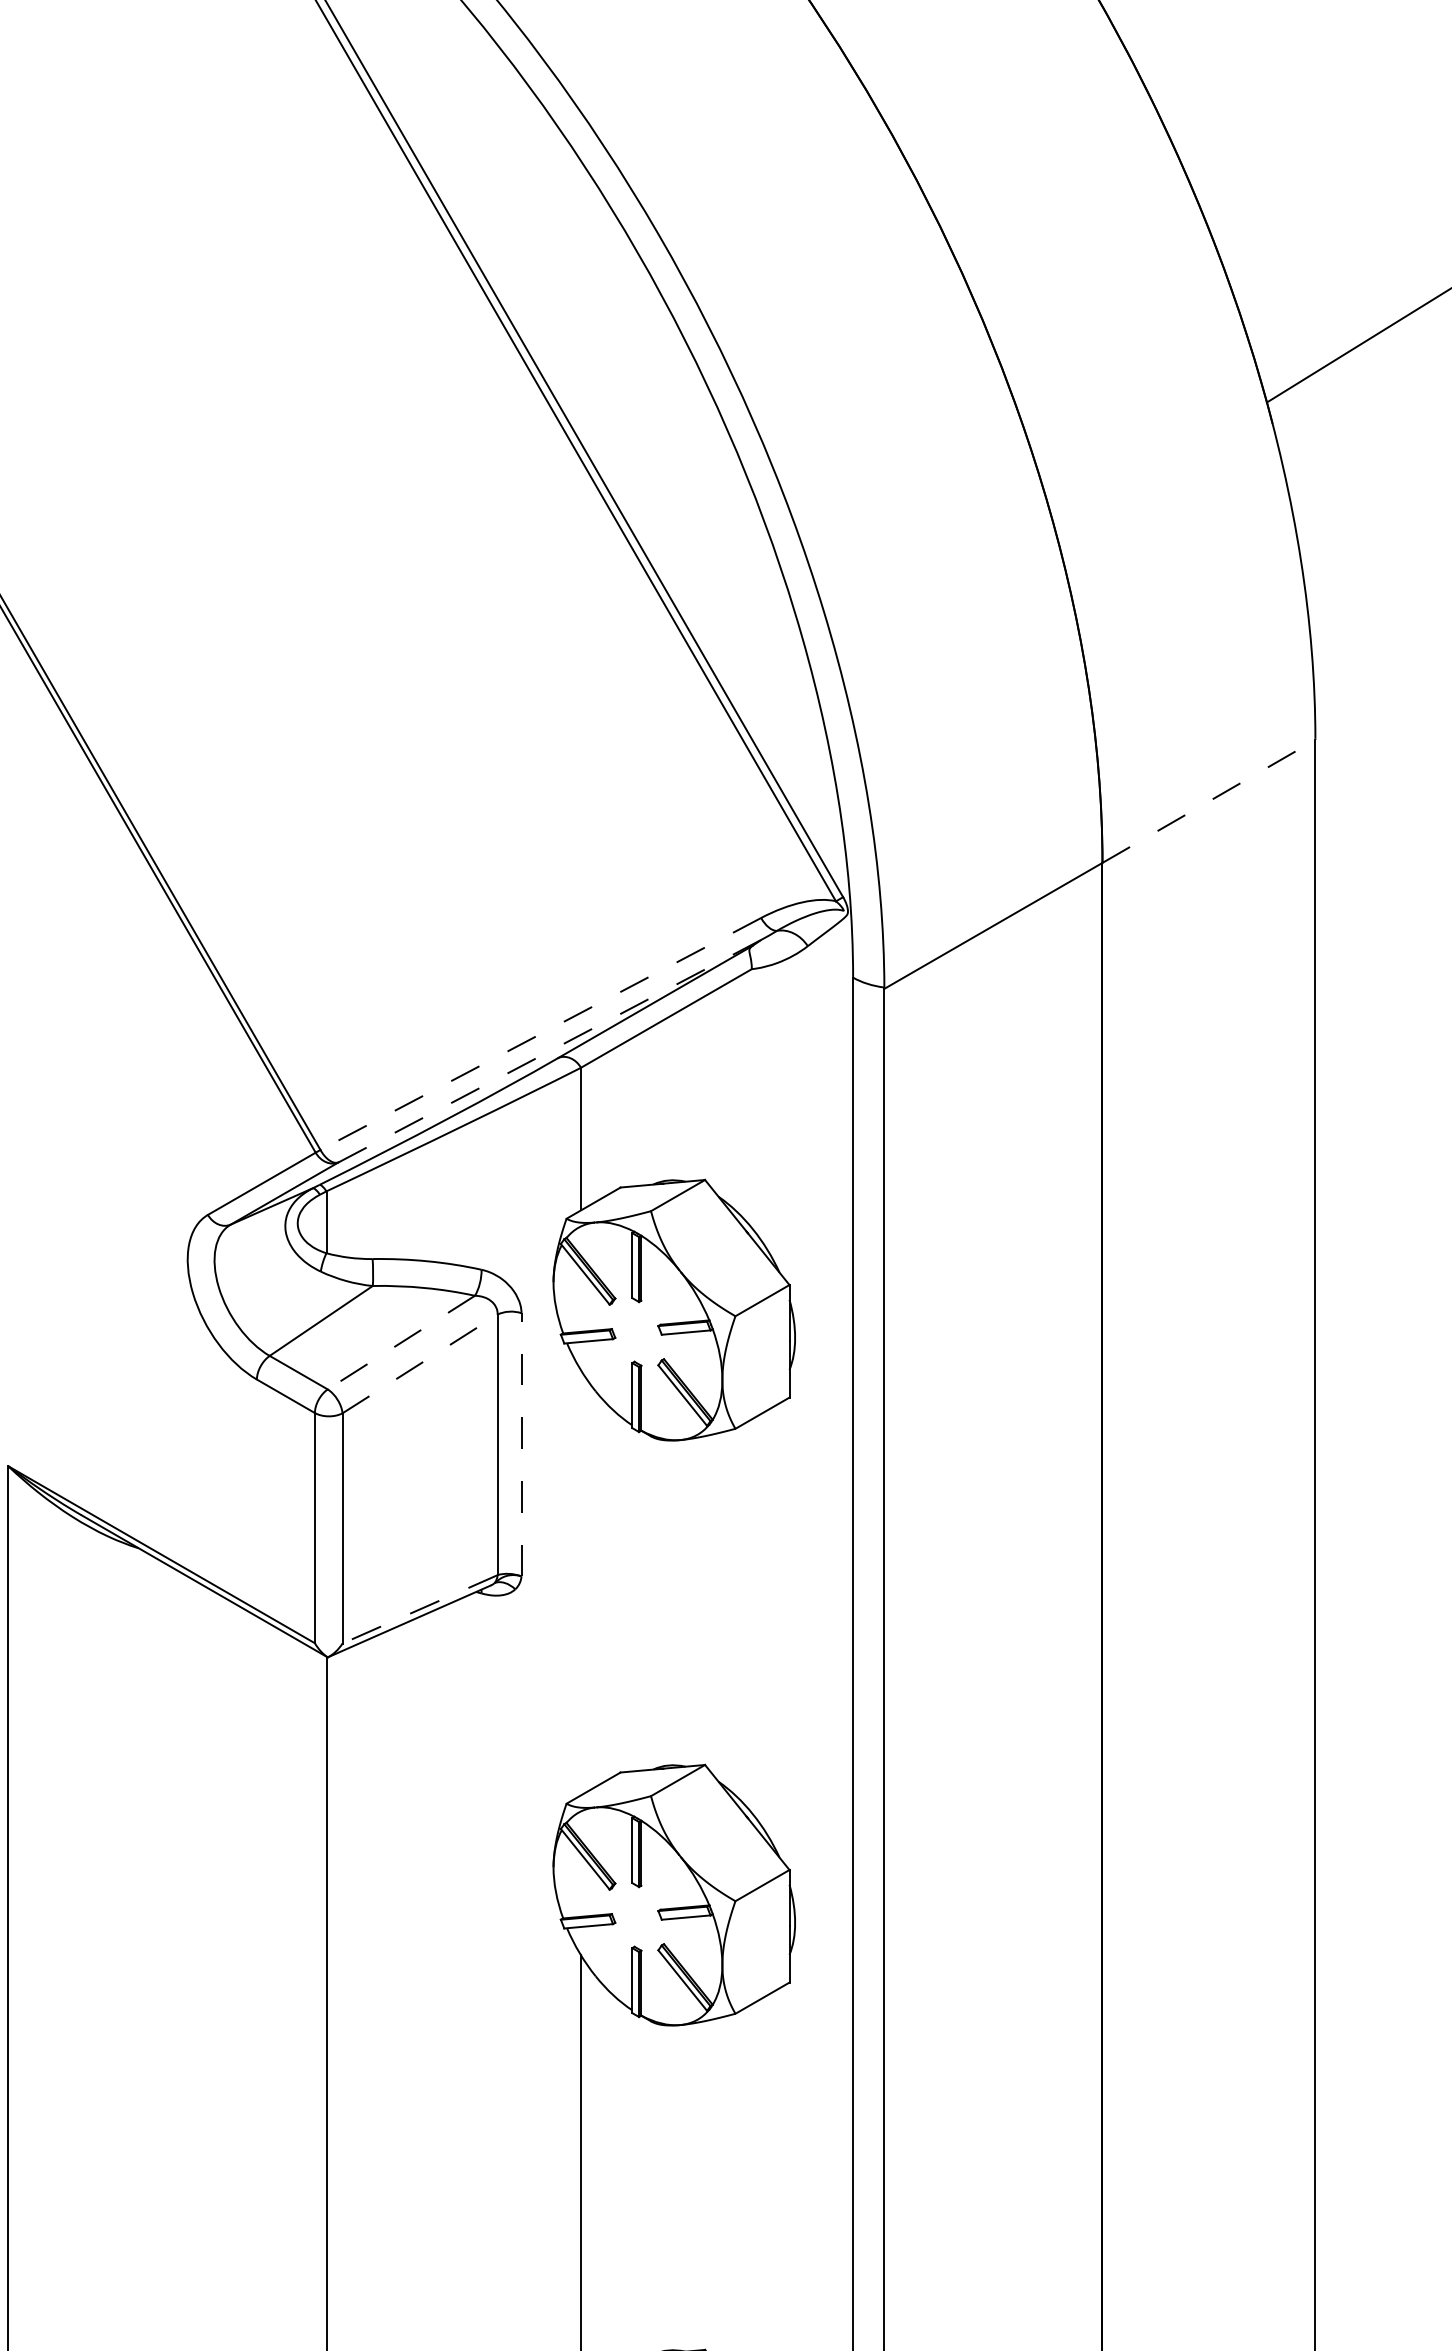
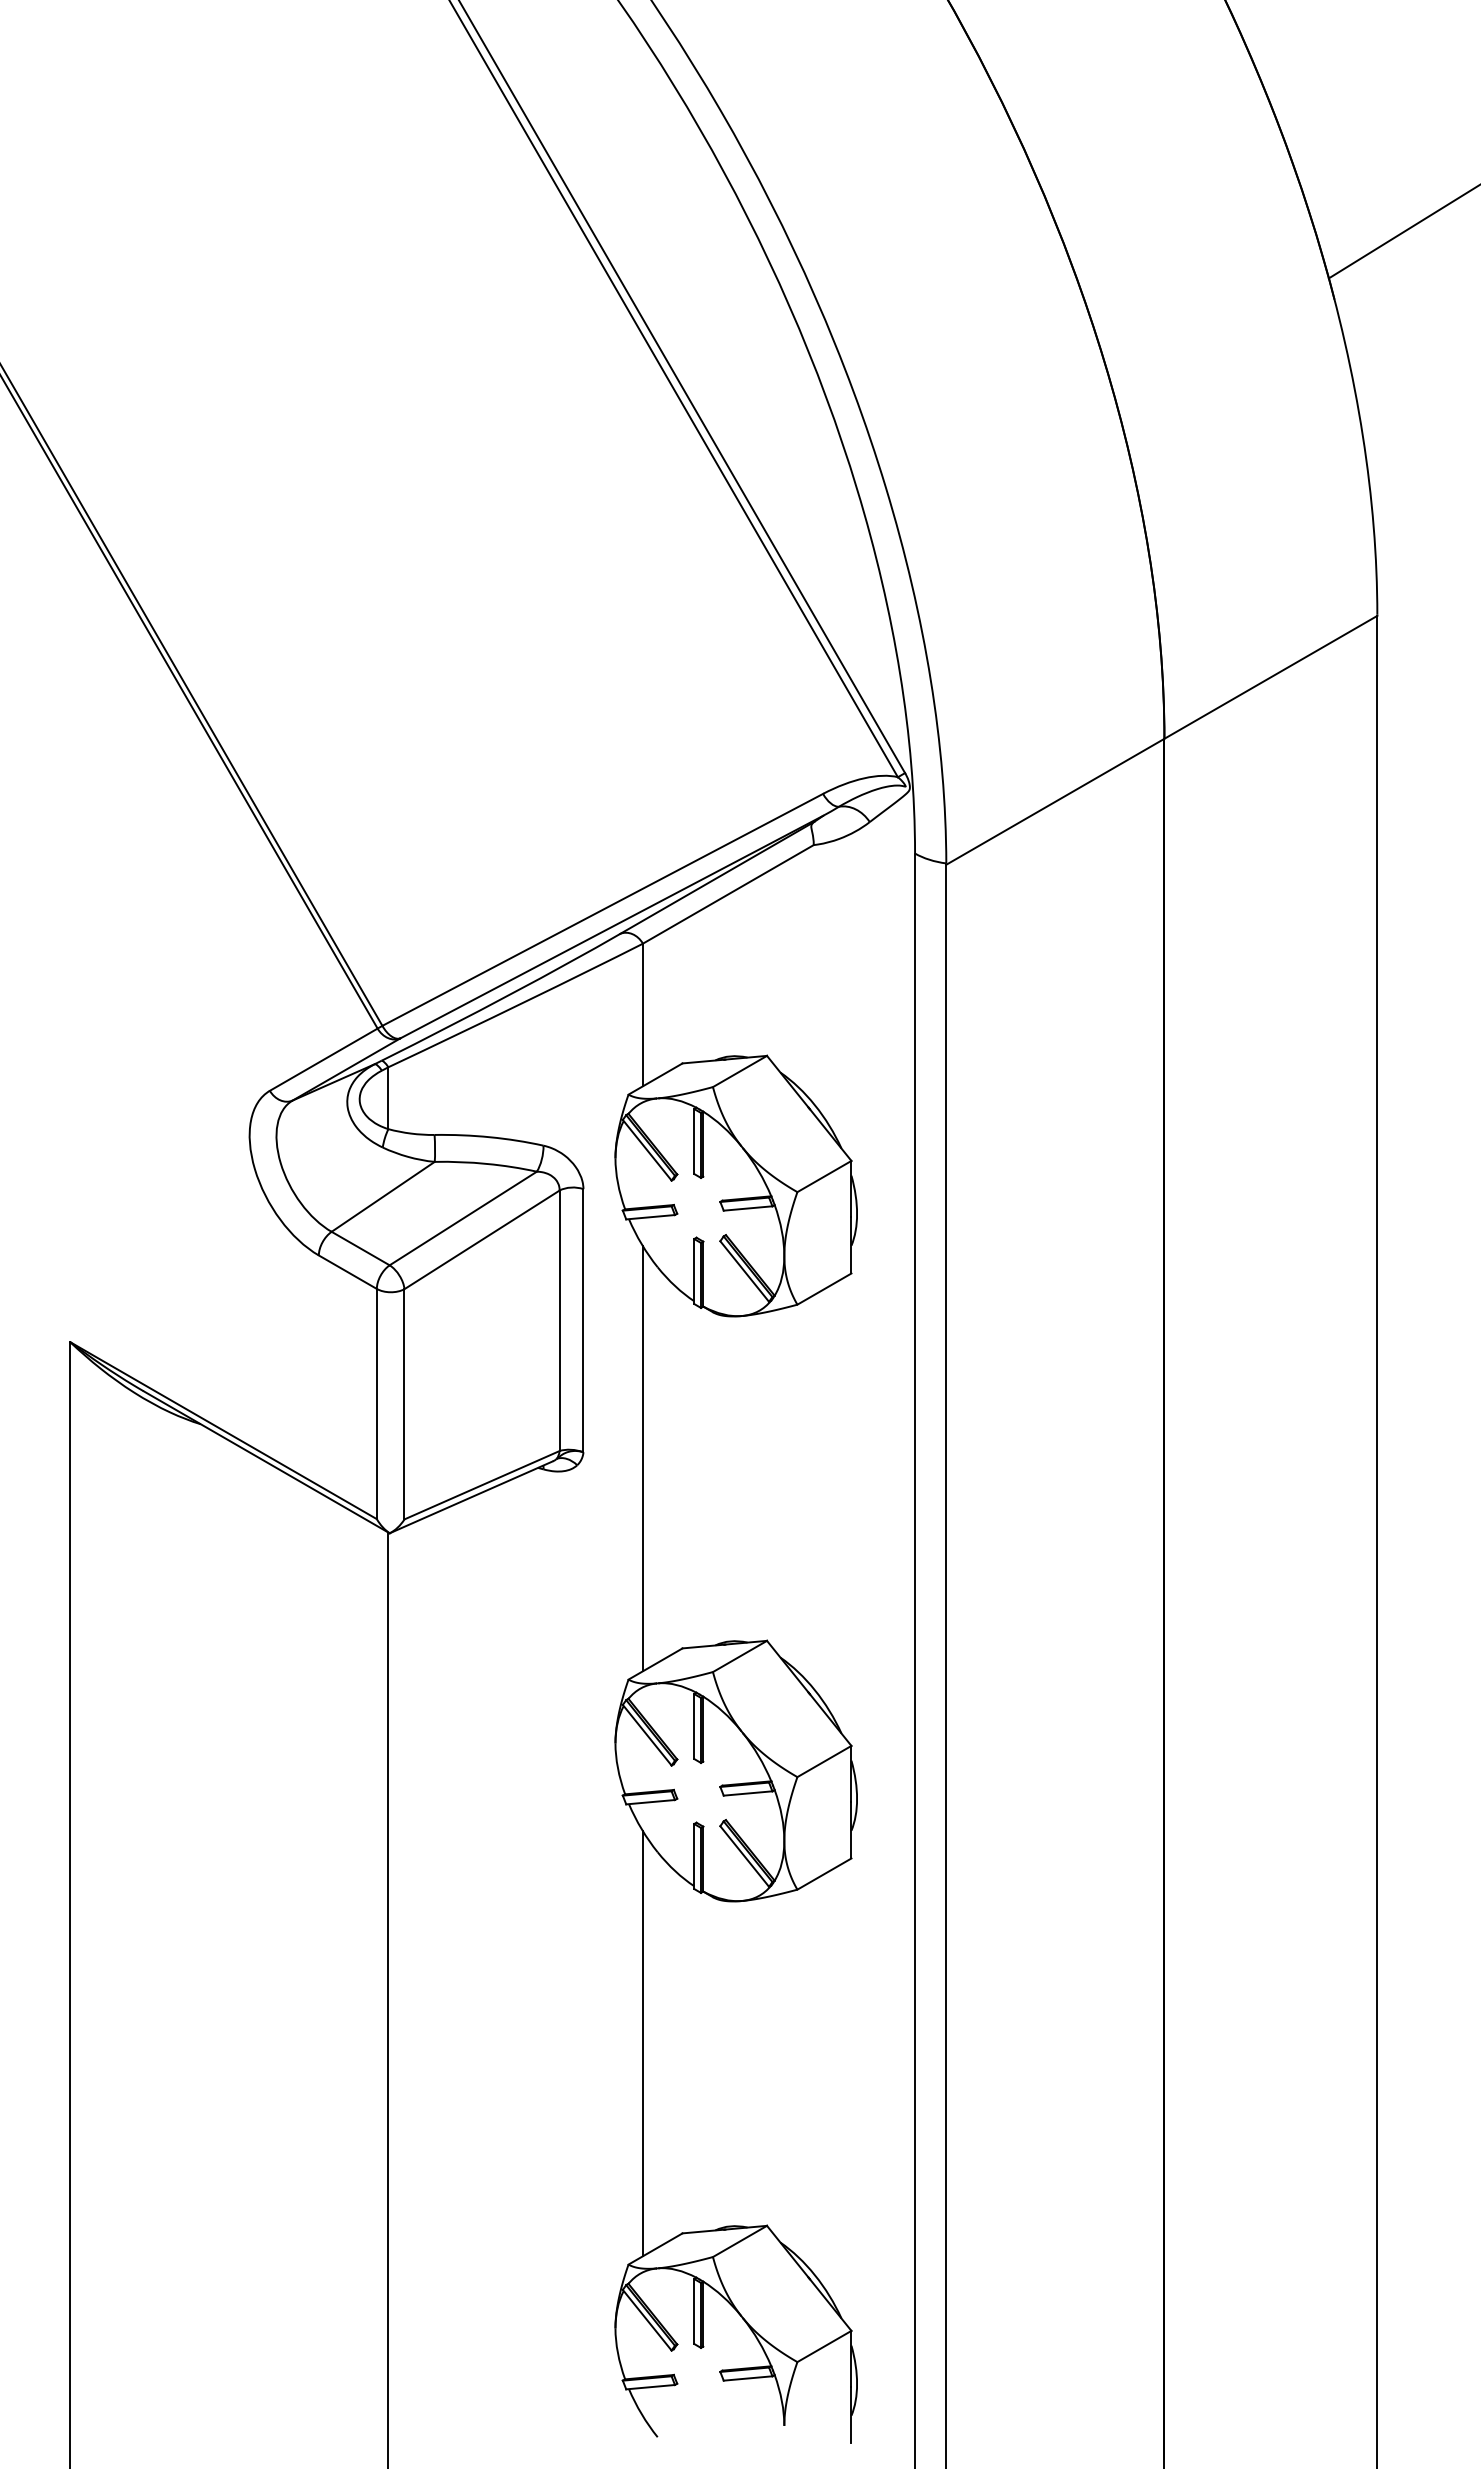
line: (1208, 801) -> (1270, 677), dashed -> solid
line: (540, 1034) -> (602, 910), dashed -> solid
line: (549, 1051) -> (611, 927), dashed -> solid
line: (400, 1342) -> (462, 1218), dashed -> solid
line: (420, 1363) -> (482, 1239), dashed -> solid
line: (521, 1444) -> (583, 1320), dashed -> solid
line: (580, 1582) -> (642, 1458), added
line: (420, 1609) -> (482, 1485), dashed -> solid

